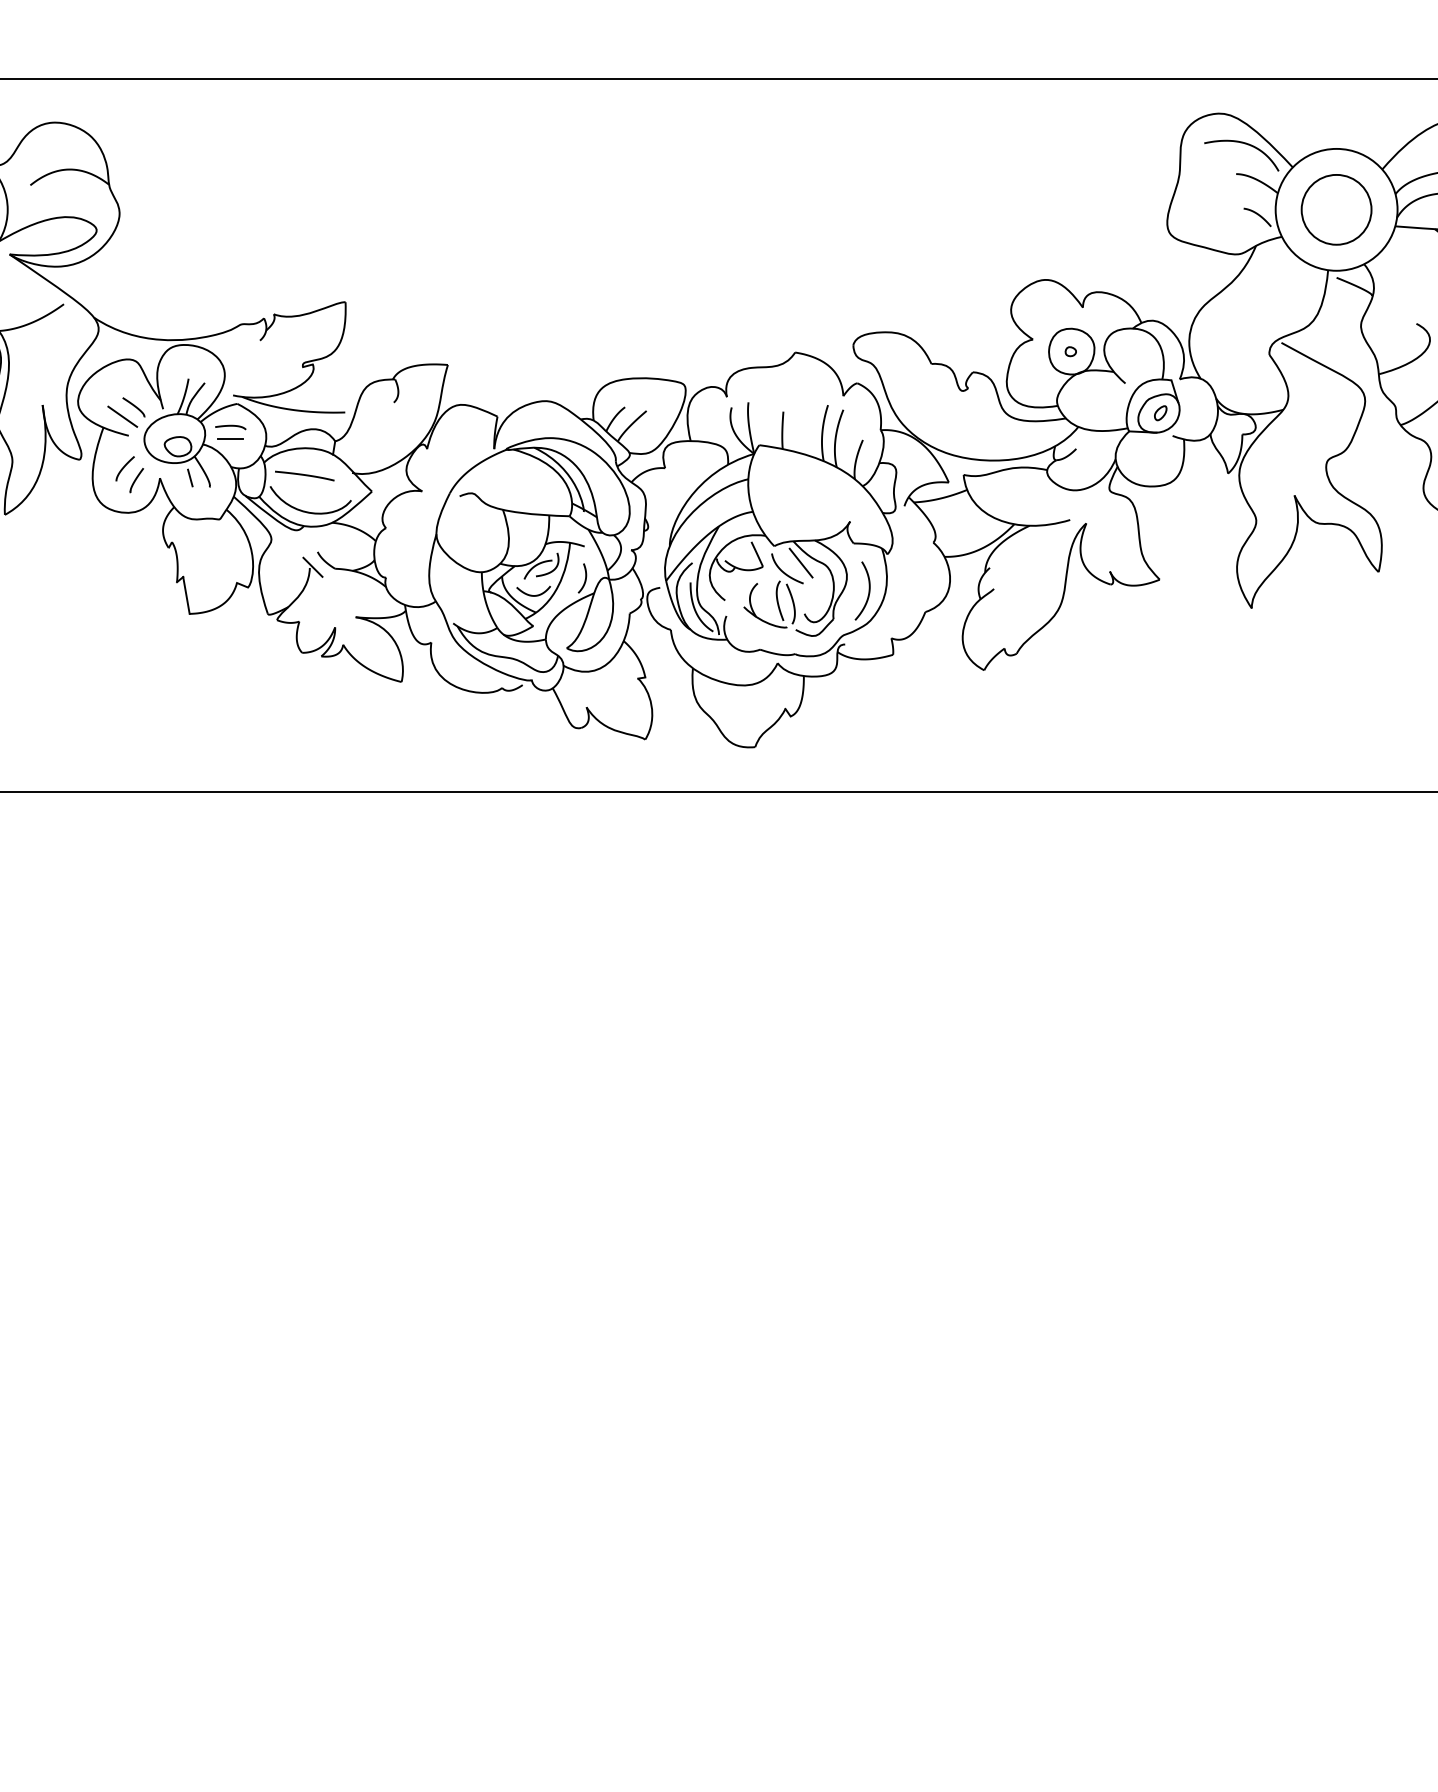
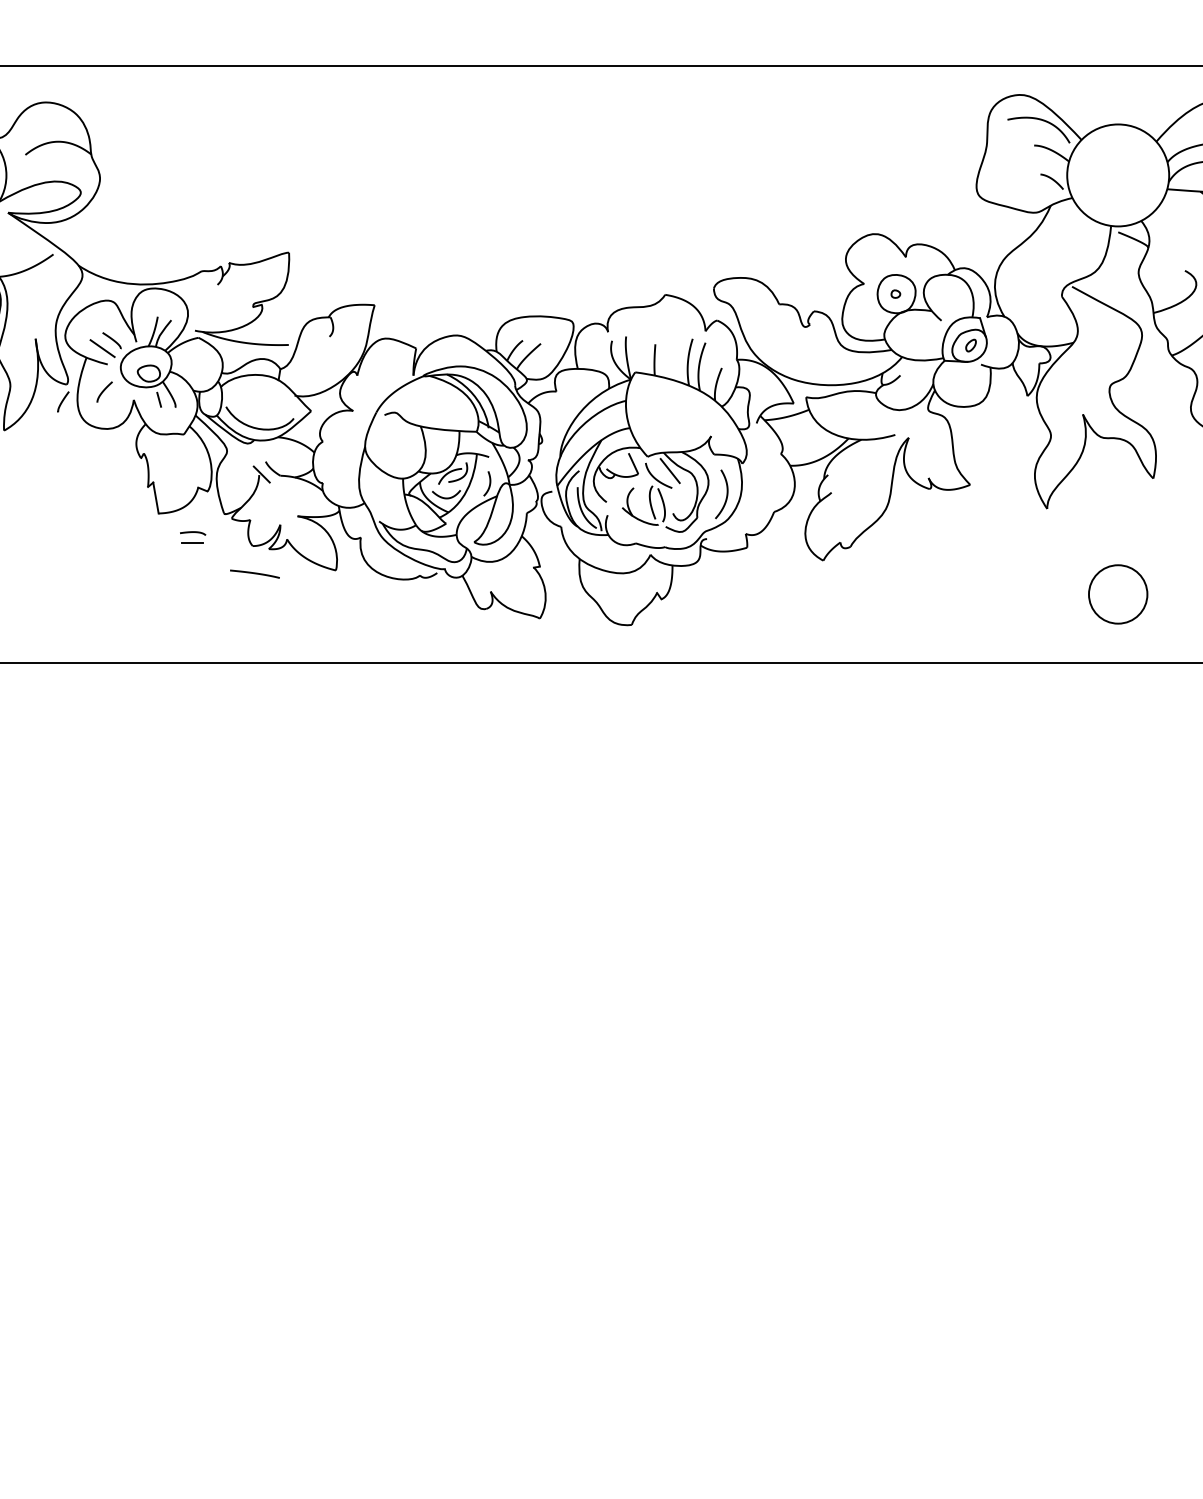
circle: (1336, 209) -> (1118, 594), moved
part: (231, 432) -> (193, 537), moved
line: (304, 475) -> (254, 573), moved
curve: (136, 480) -> (63, 401), moved

